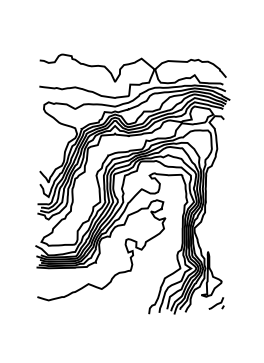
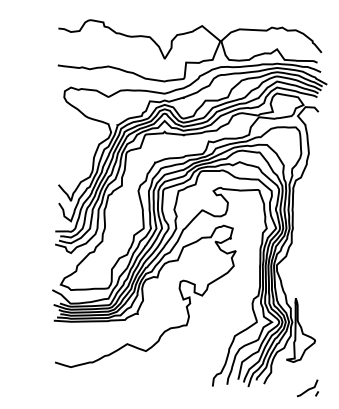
part: (216, 303) -> (307, 388), moved

